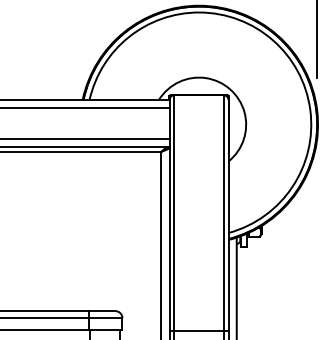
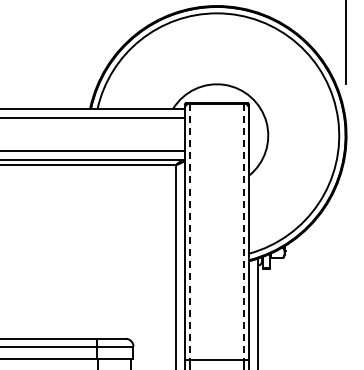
line: (173, 213) -> (189, 232), solid -> dashed
line: (223, 213) -> (243, 232), solid -> dashed

